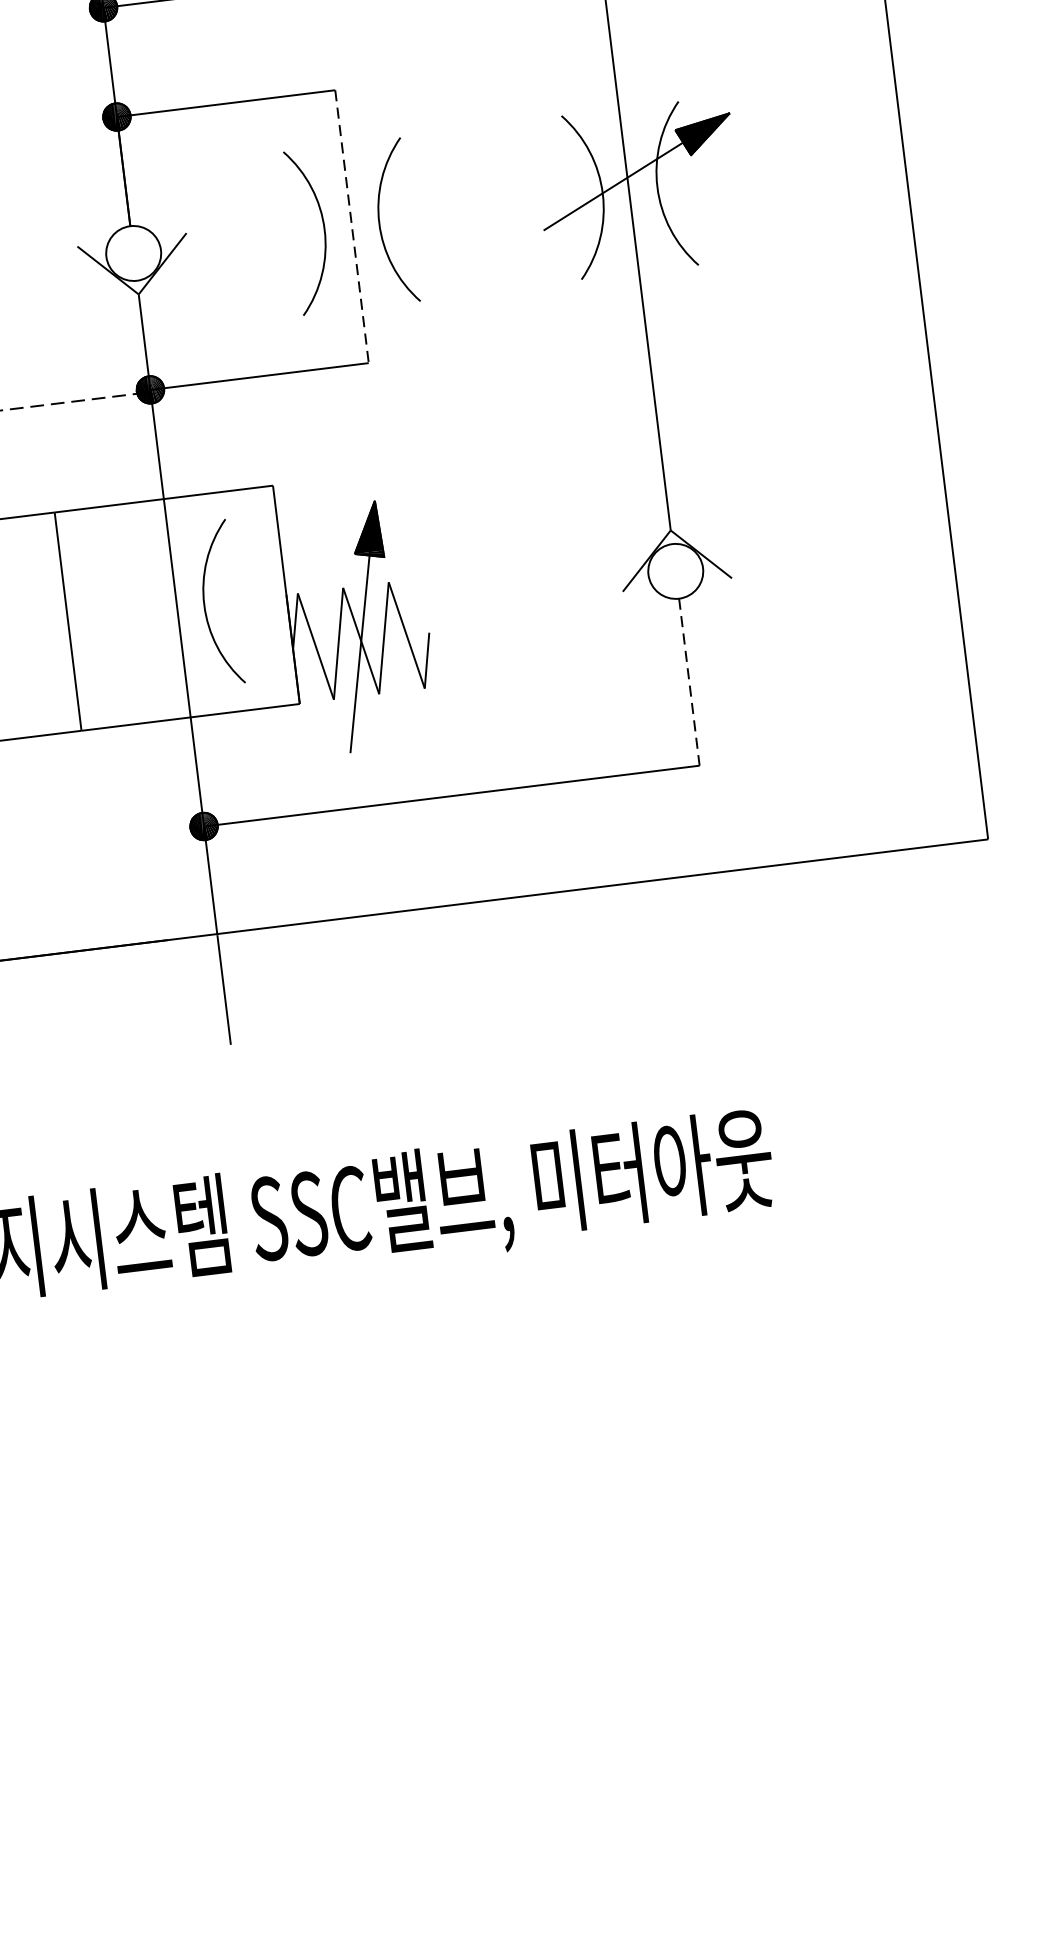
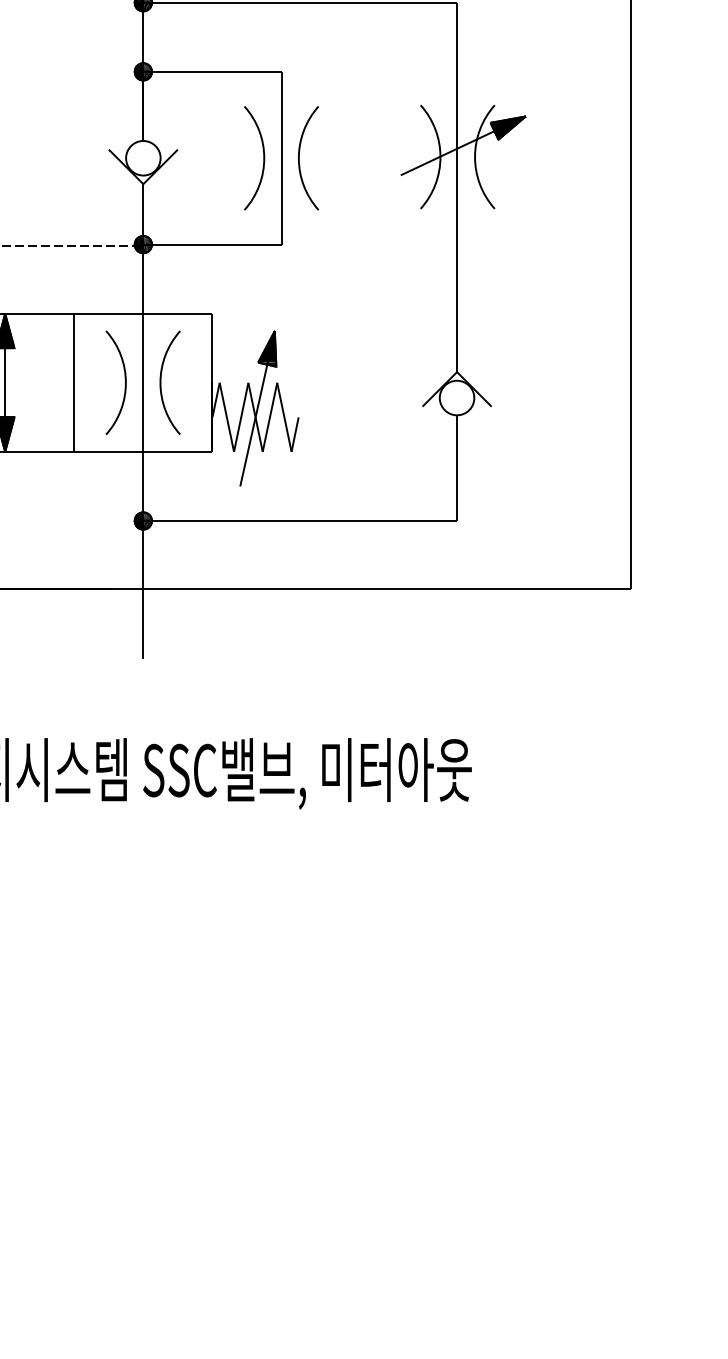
line: (351, 227) -> (281, 158), dashed -> solid
arc: (146, 605) -> (124, 378), added
line: (690, 682) -> (457, 468), dashed -> solid

